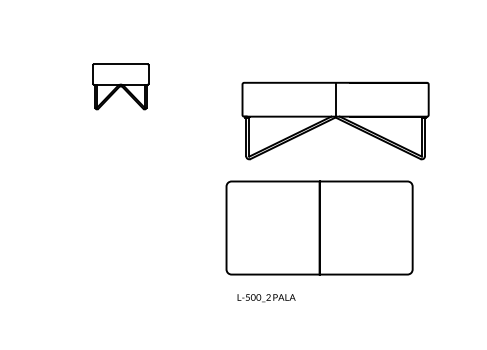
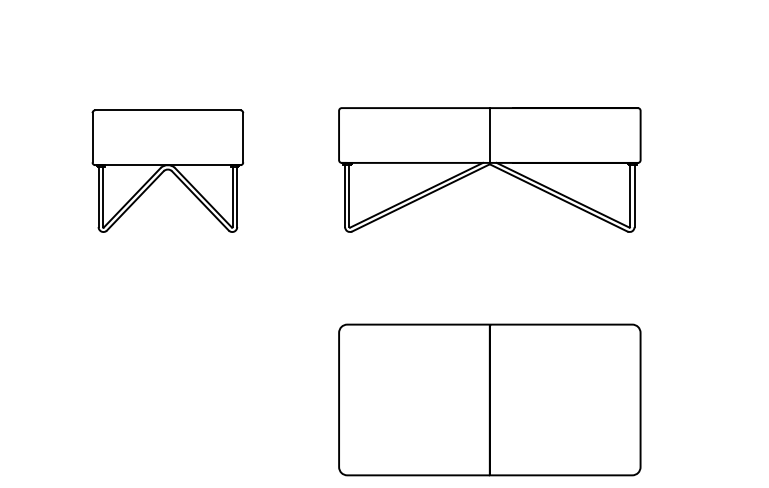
part: (120, 86) -> (167, 170), size x1.67
part: (335, 120) -> (489, 169), moved

